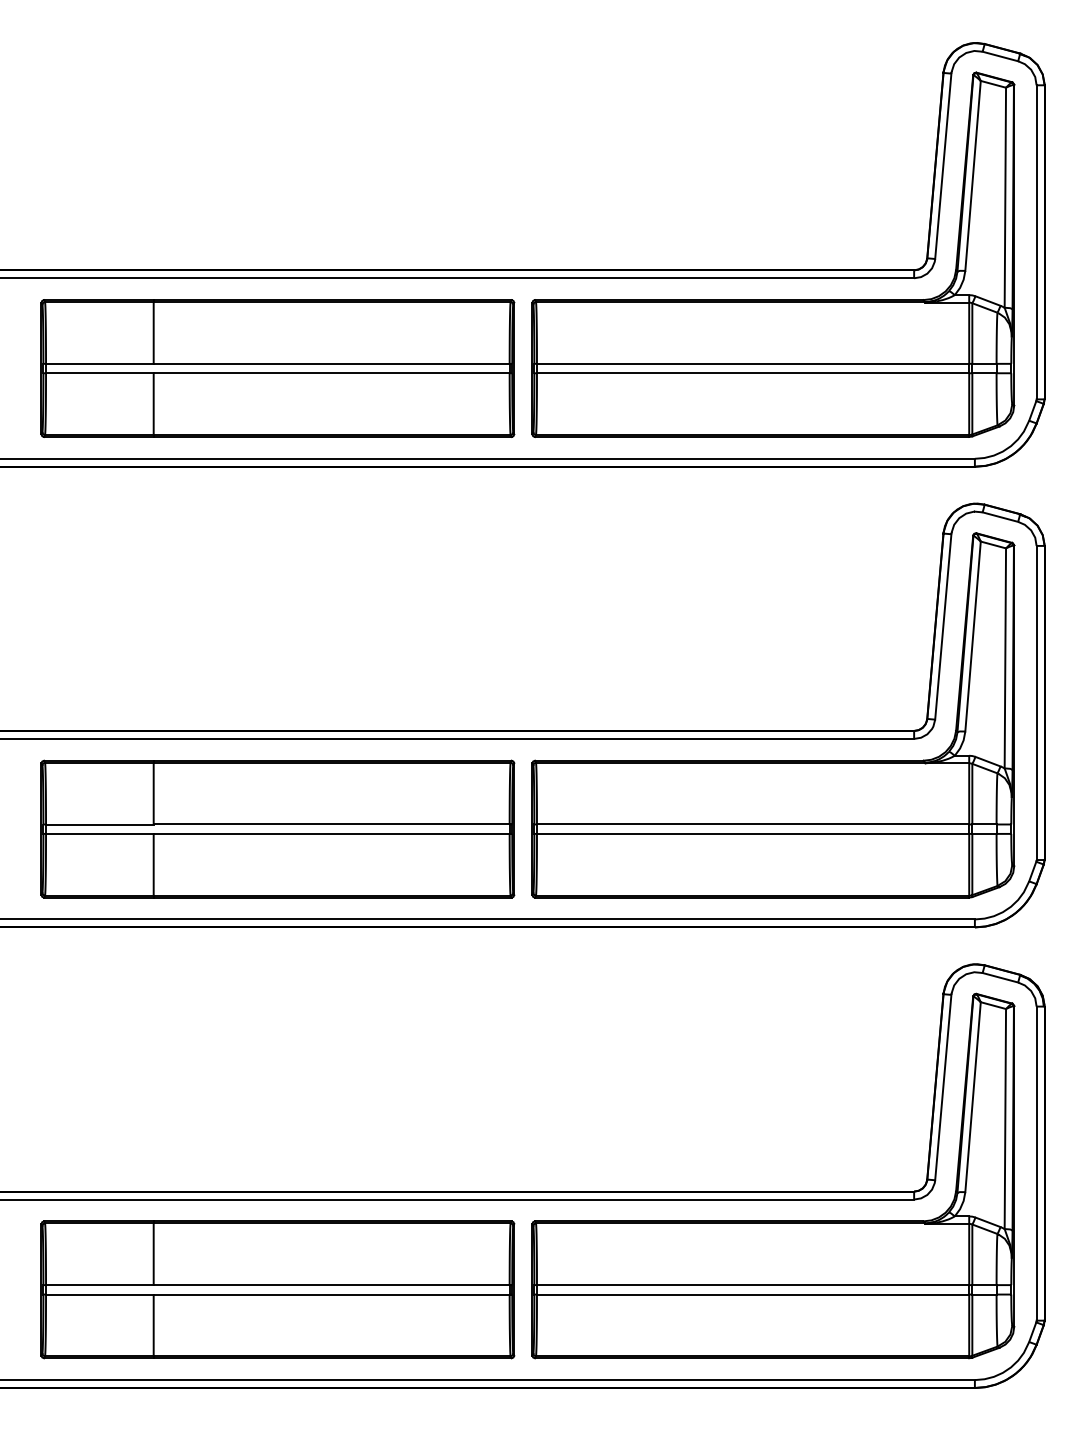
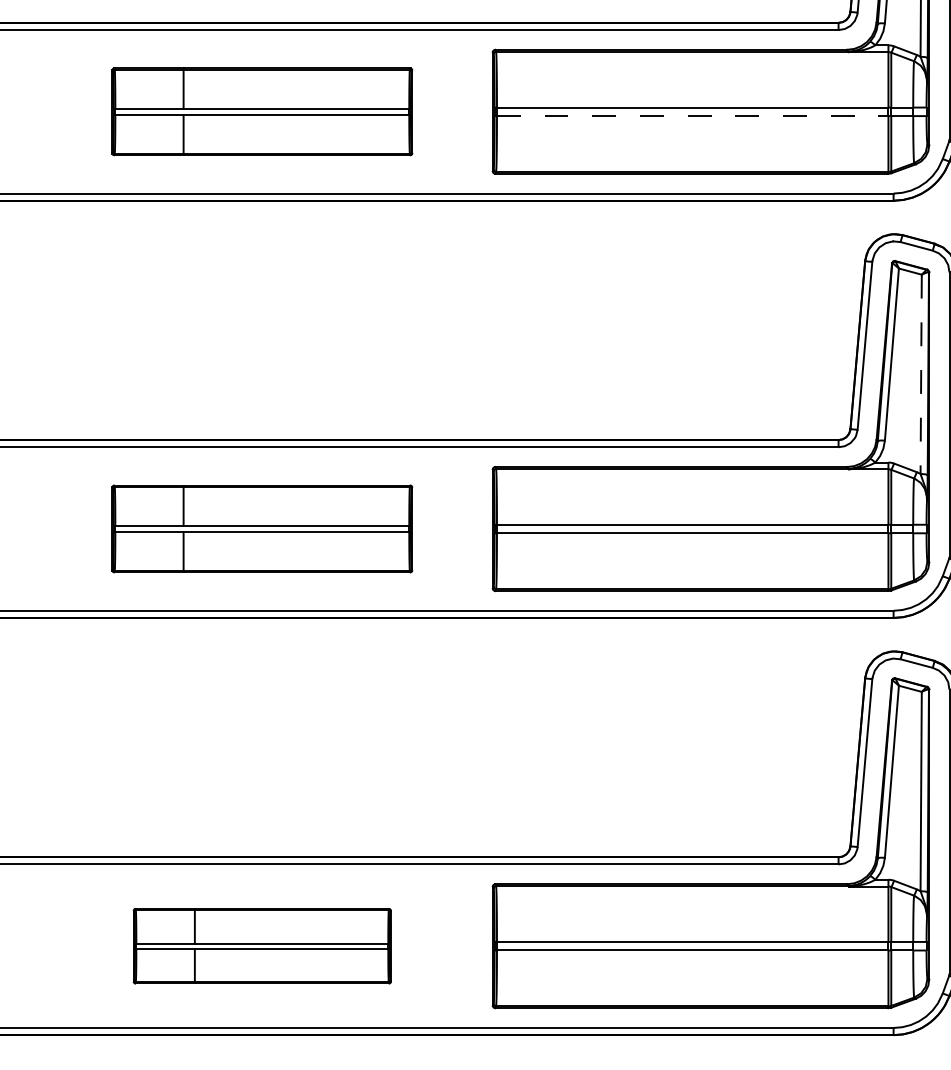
part: (277, 368) -> (261, 111), size x0.7
line: (753, 373) -> (693, 116), solid -> dashed
line: (1005, 658) -> (921, 374), solid -> dashed
part: (277, 828) -> (261, 528), size x0.7
part: (277, 1289) -> (261, 945), size x0.6

